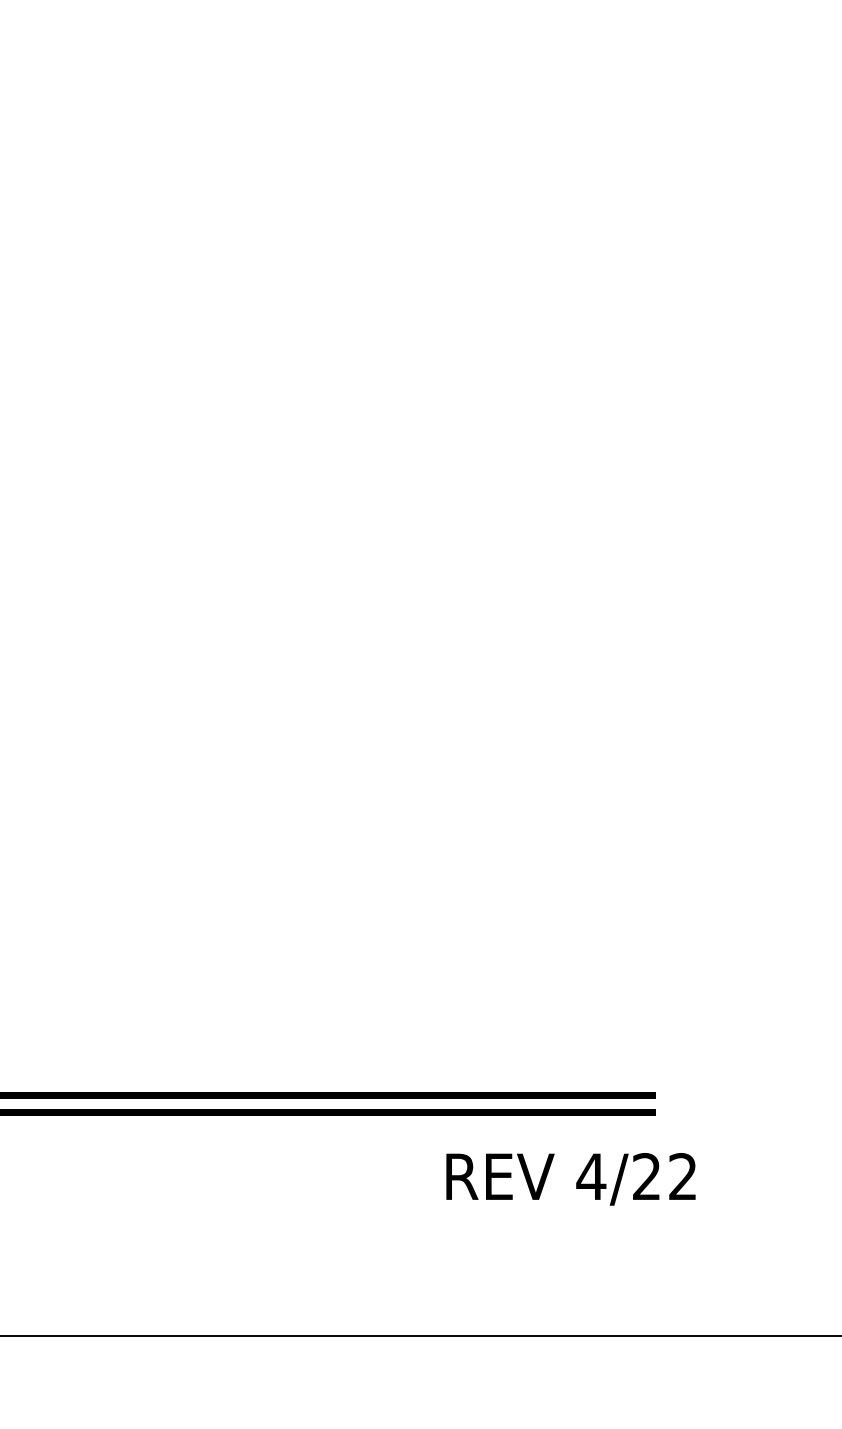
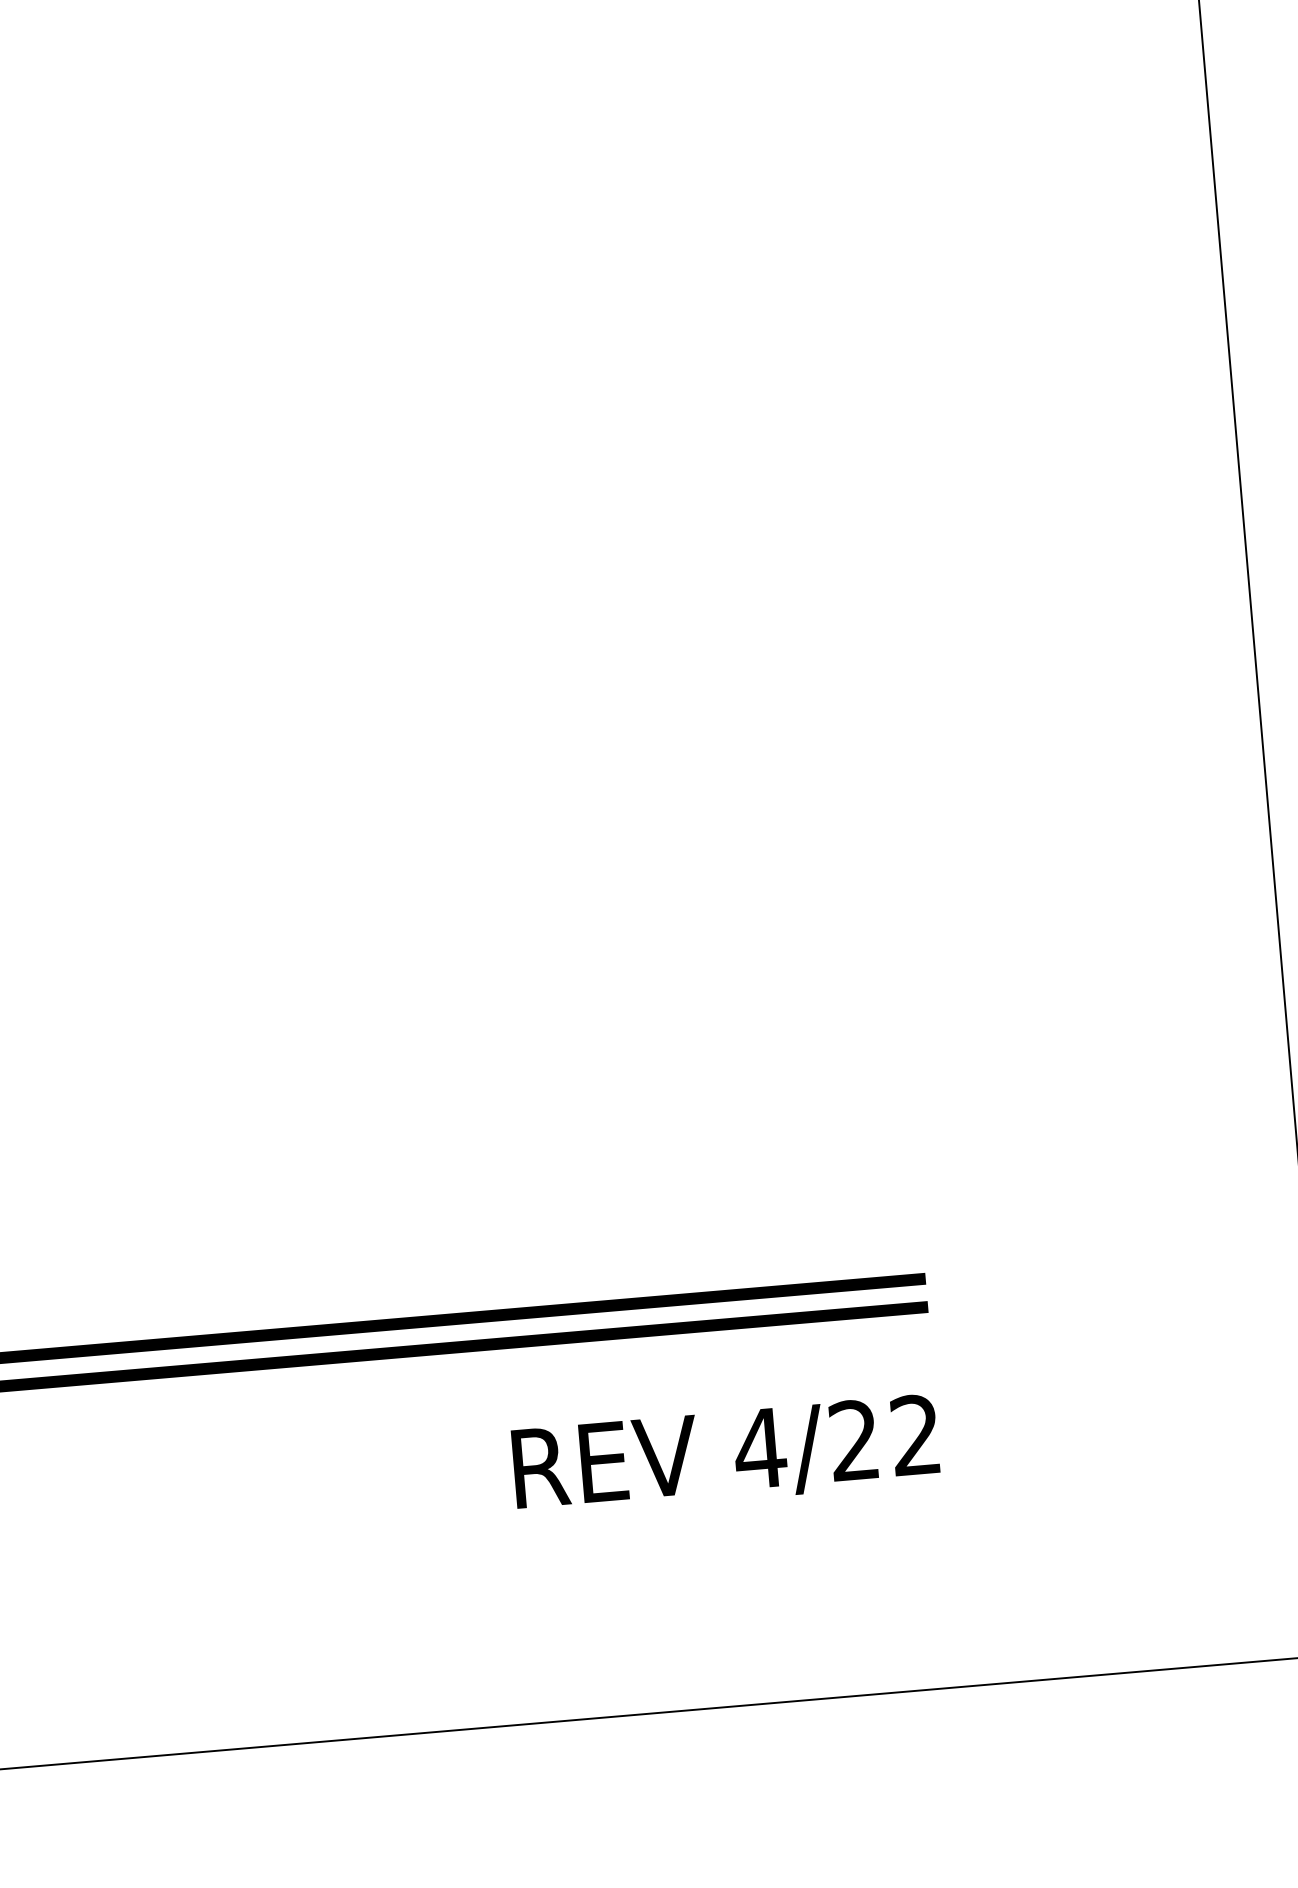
text: (570, 1179) -> (725, 1456), moved

